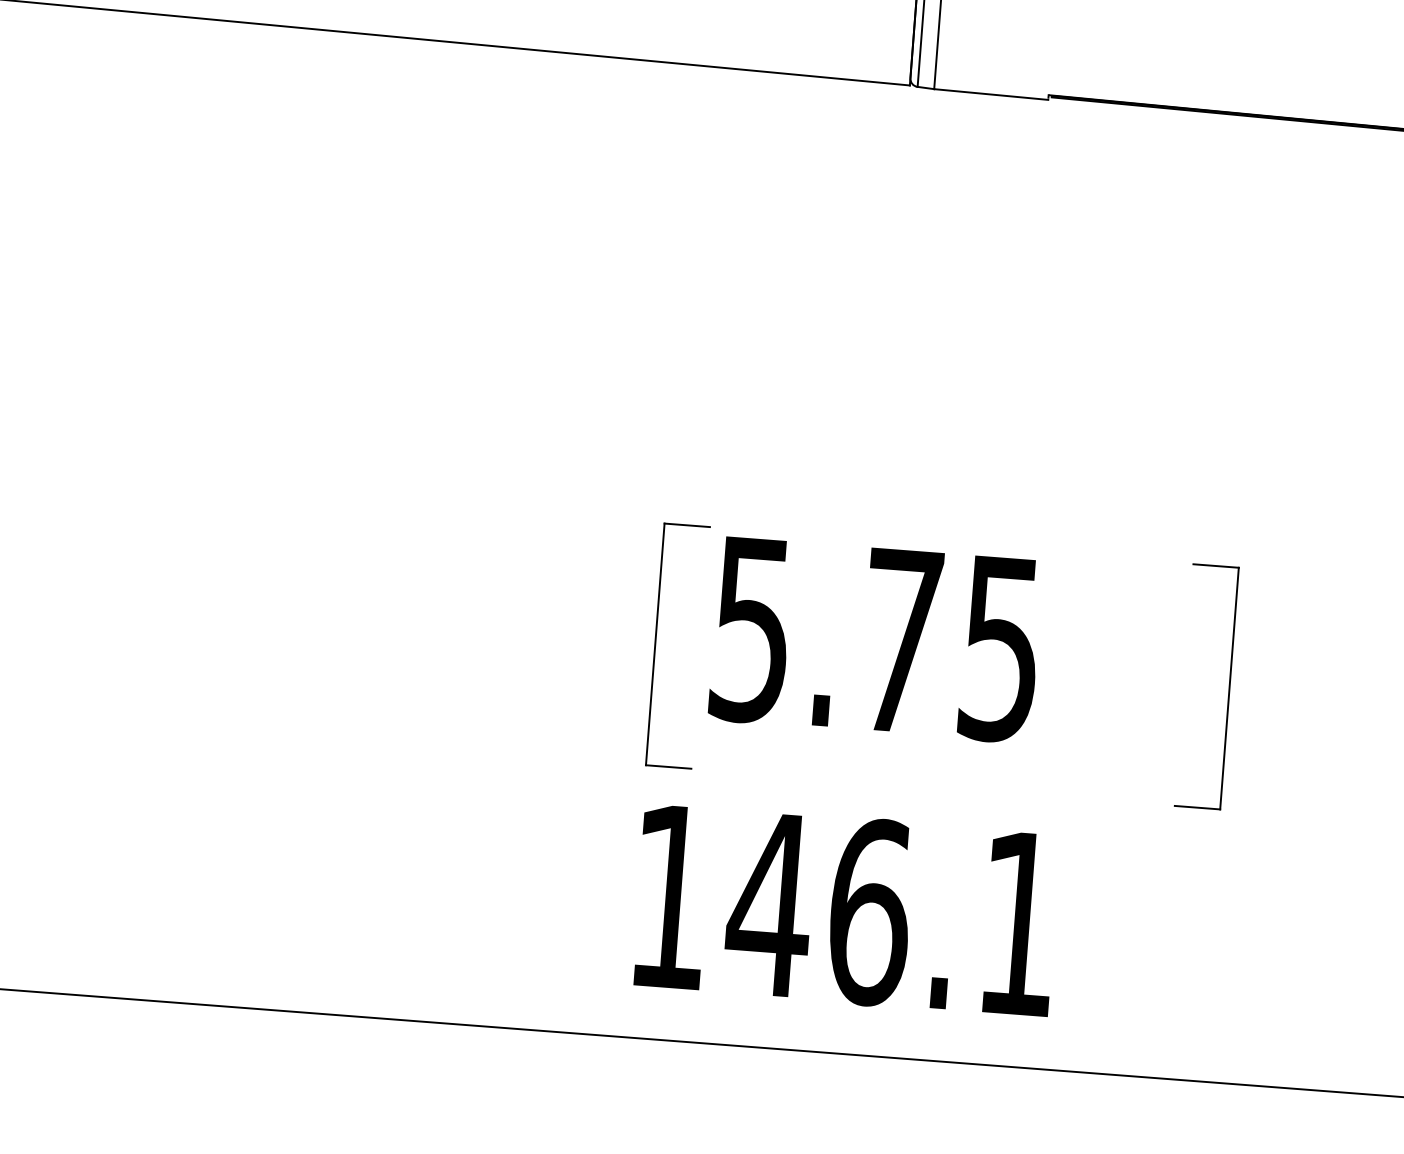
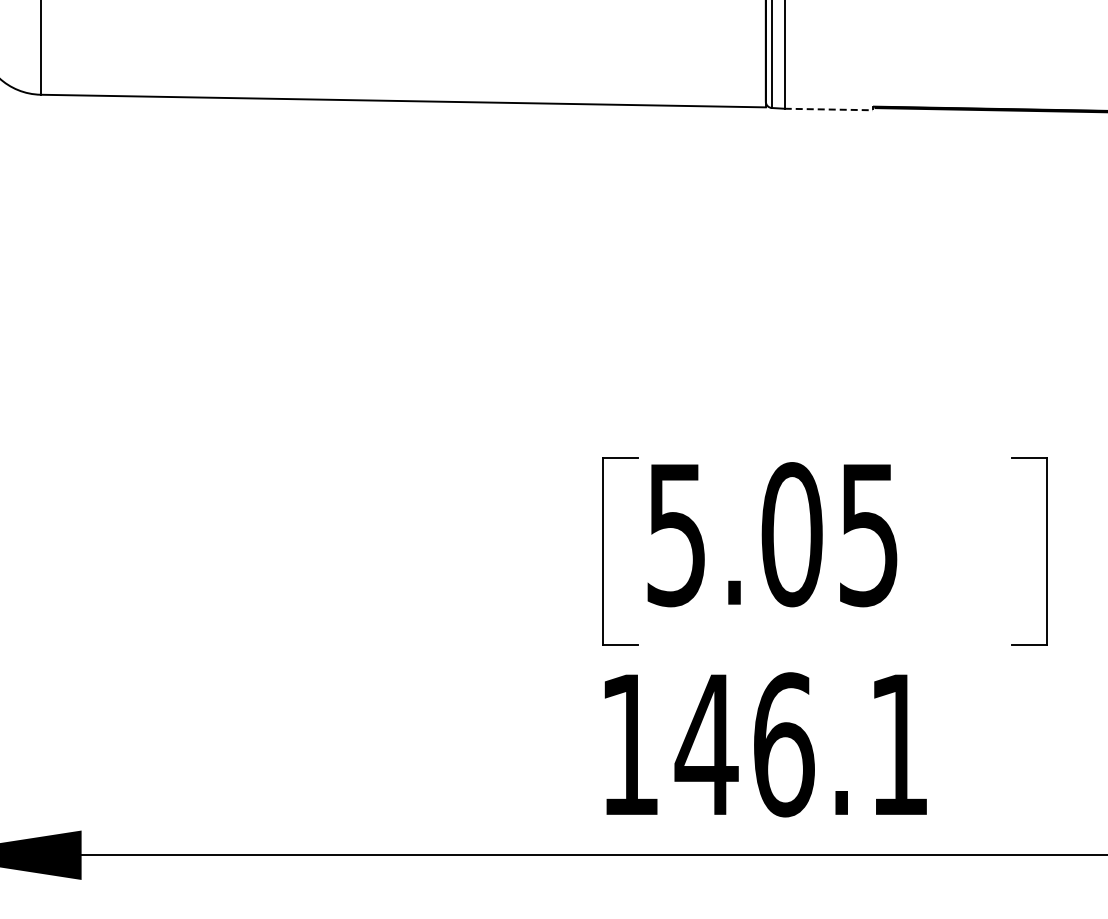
line: (992, 94) -> (829, 109), solid -> dashed
text: (900, 640) -> (791, 534), 5.75 -> 5.05

